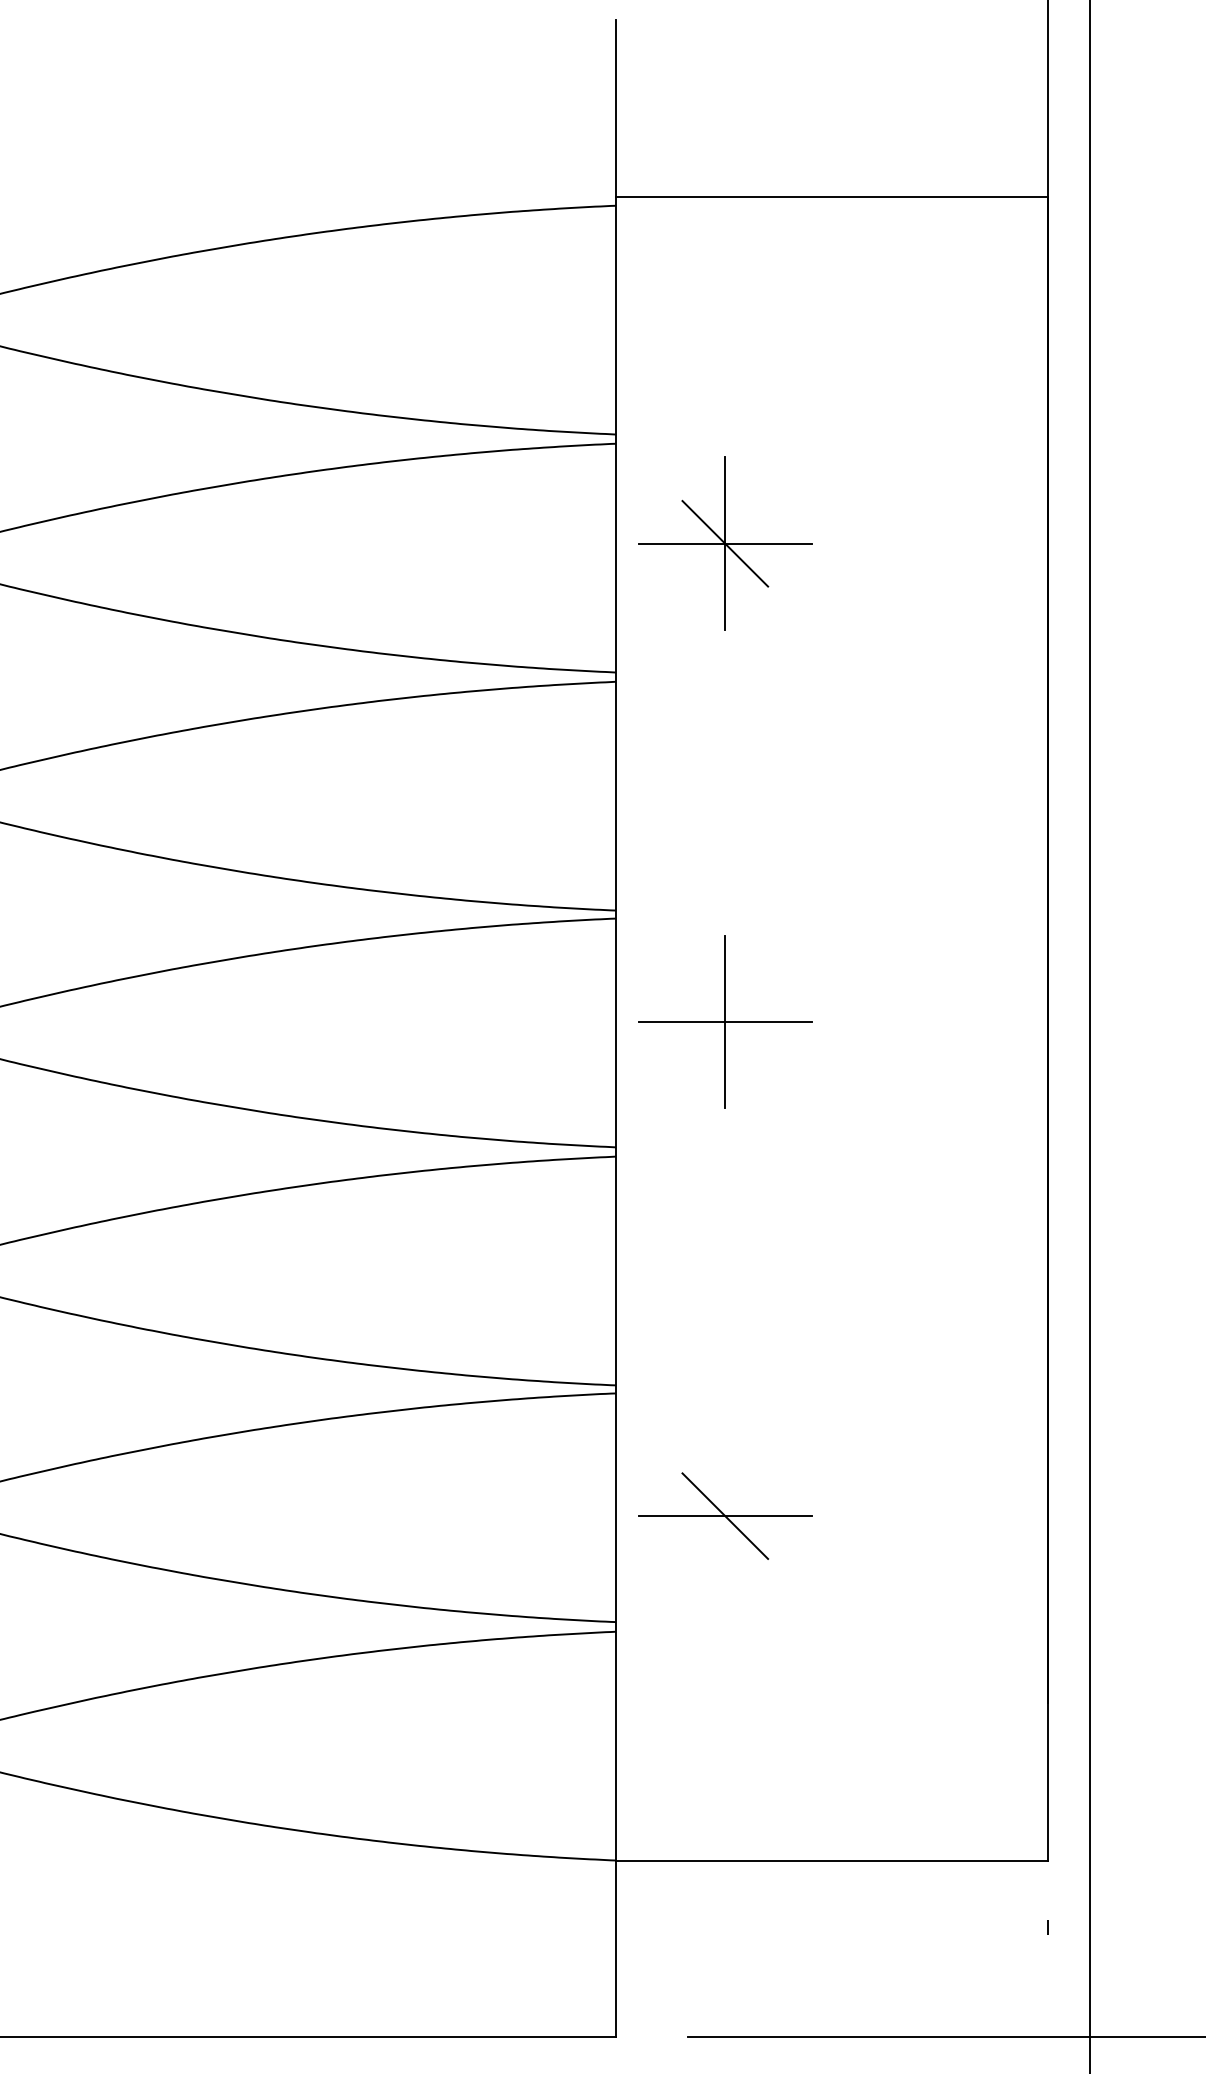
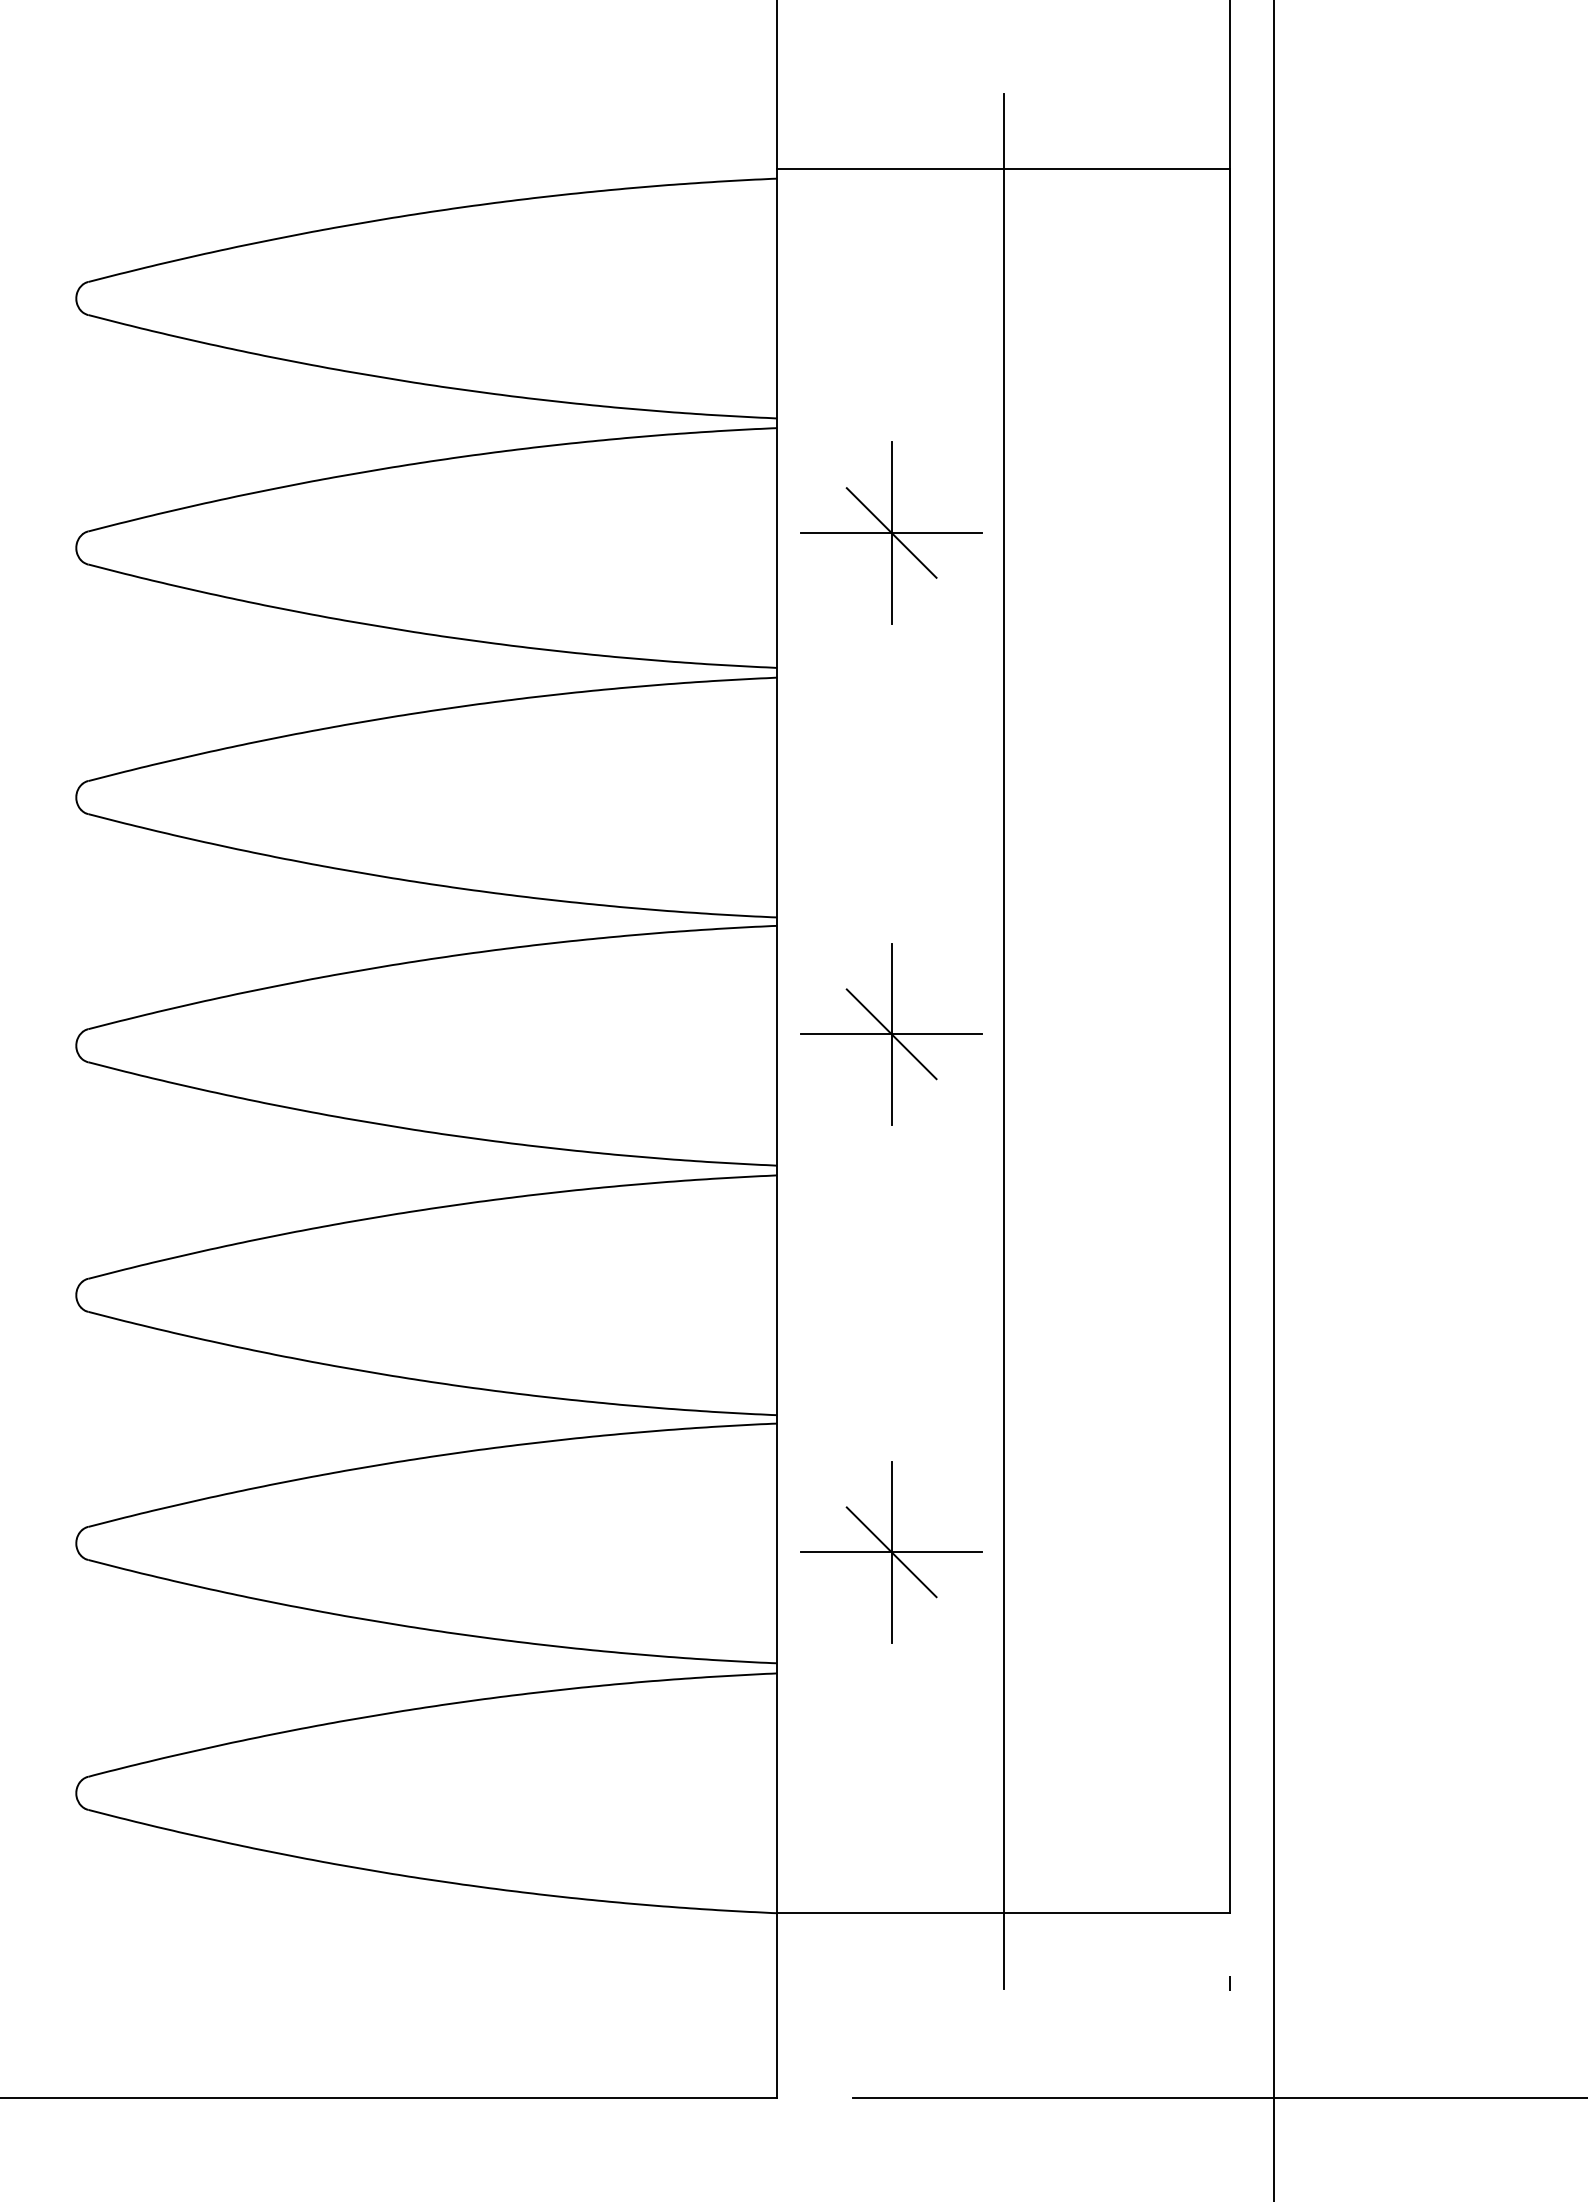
line: (725, 1022) -> (891, 1034), added
line: (831, 1027) -> (1003, 1040), added
line: (725, 1515) -> (891, 1551), added

